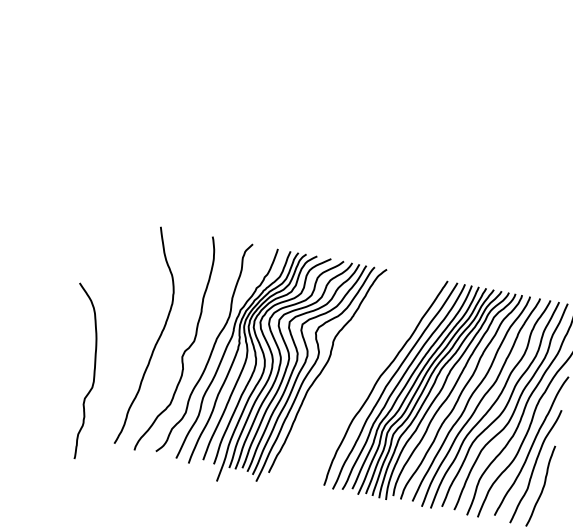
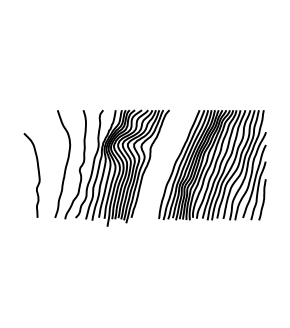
curve: (92, 373) -> (38, 175), moved

